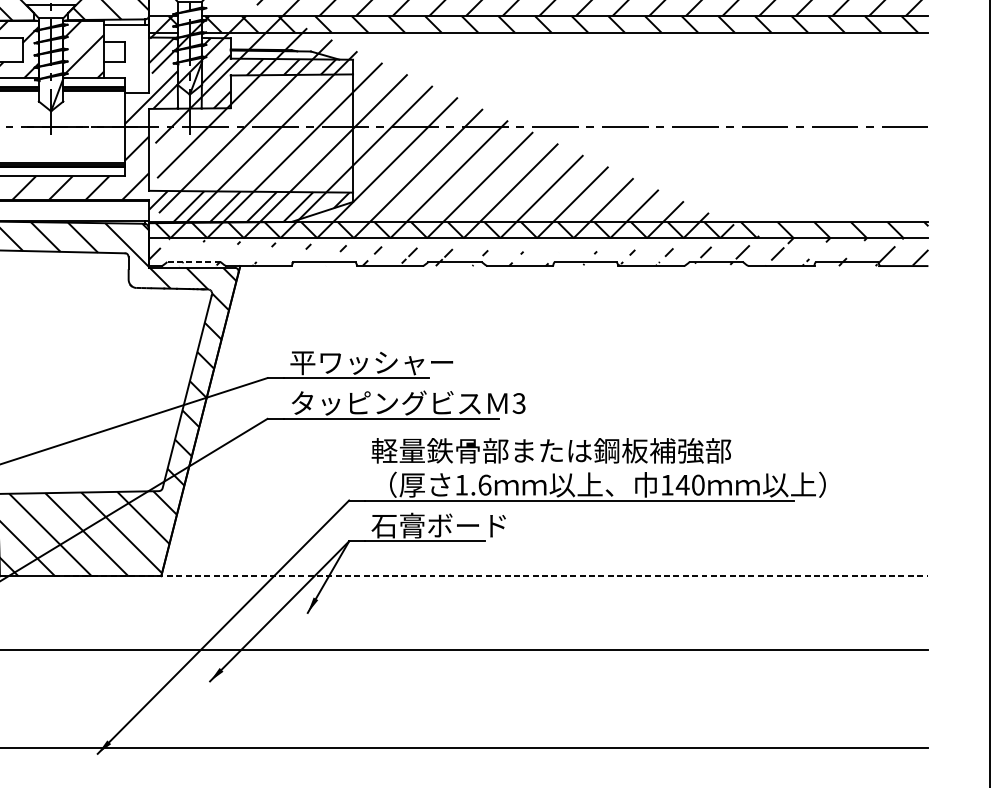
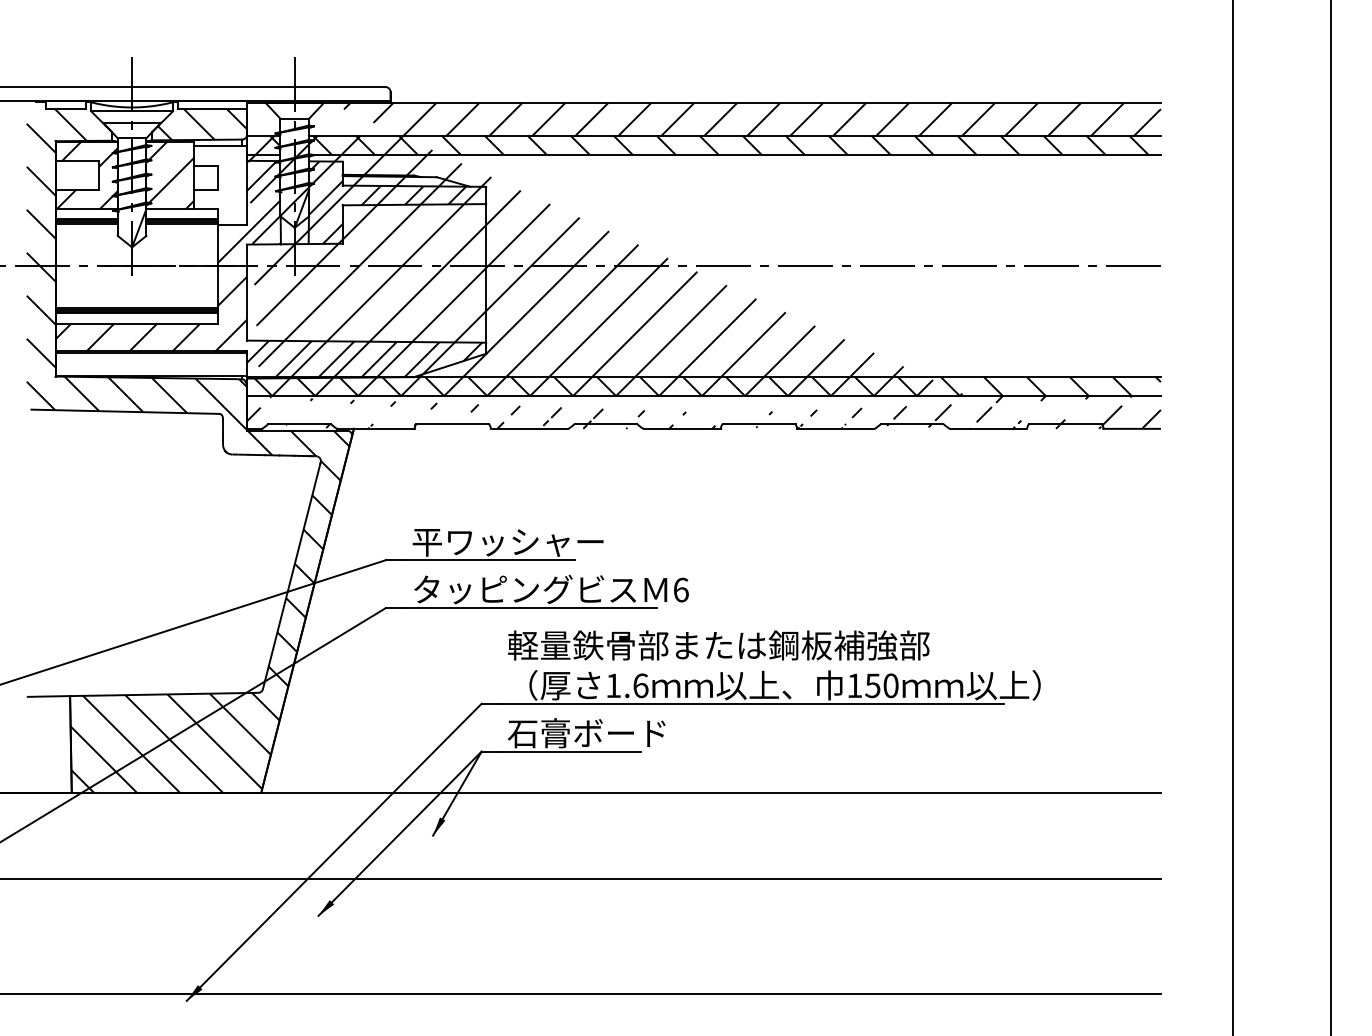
line: (193, 262) -> (299, 424), dashed -> solid
text: (518, 403) -> (680, 589), 3 -> 6
text: (682, 484) -> (872, 685), 140 -> 150
line: (491, 576) -> (648, 792), dashed -> solid

